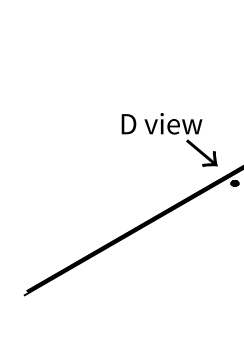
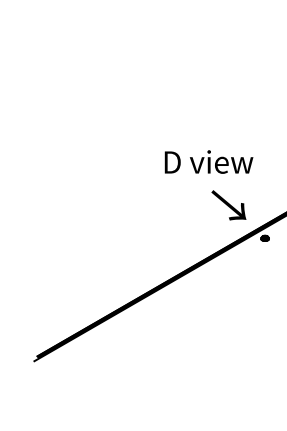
text: (161, 123) -> (208, 161), moved

